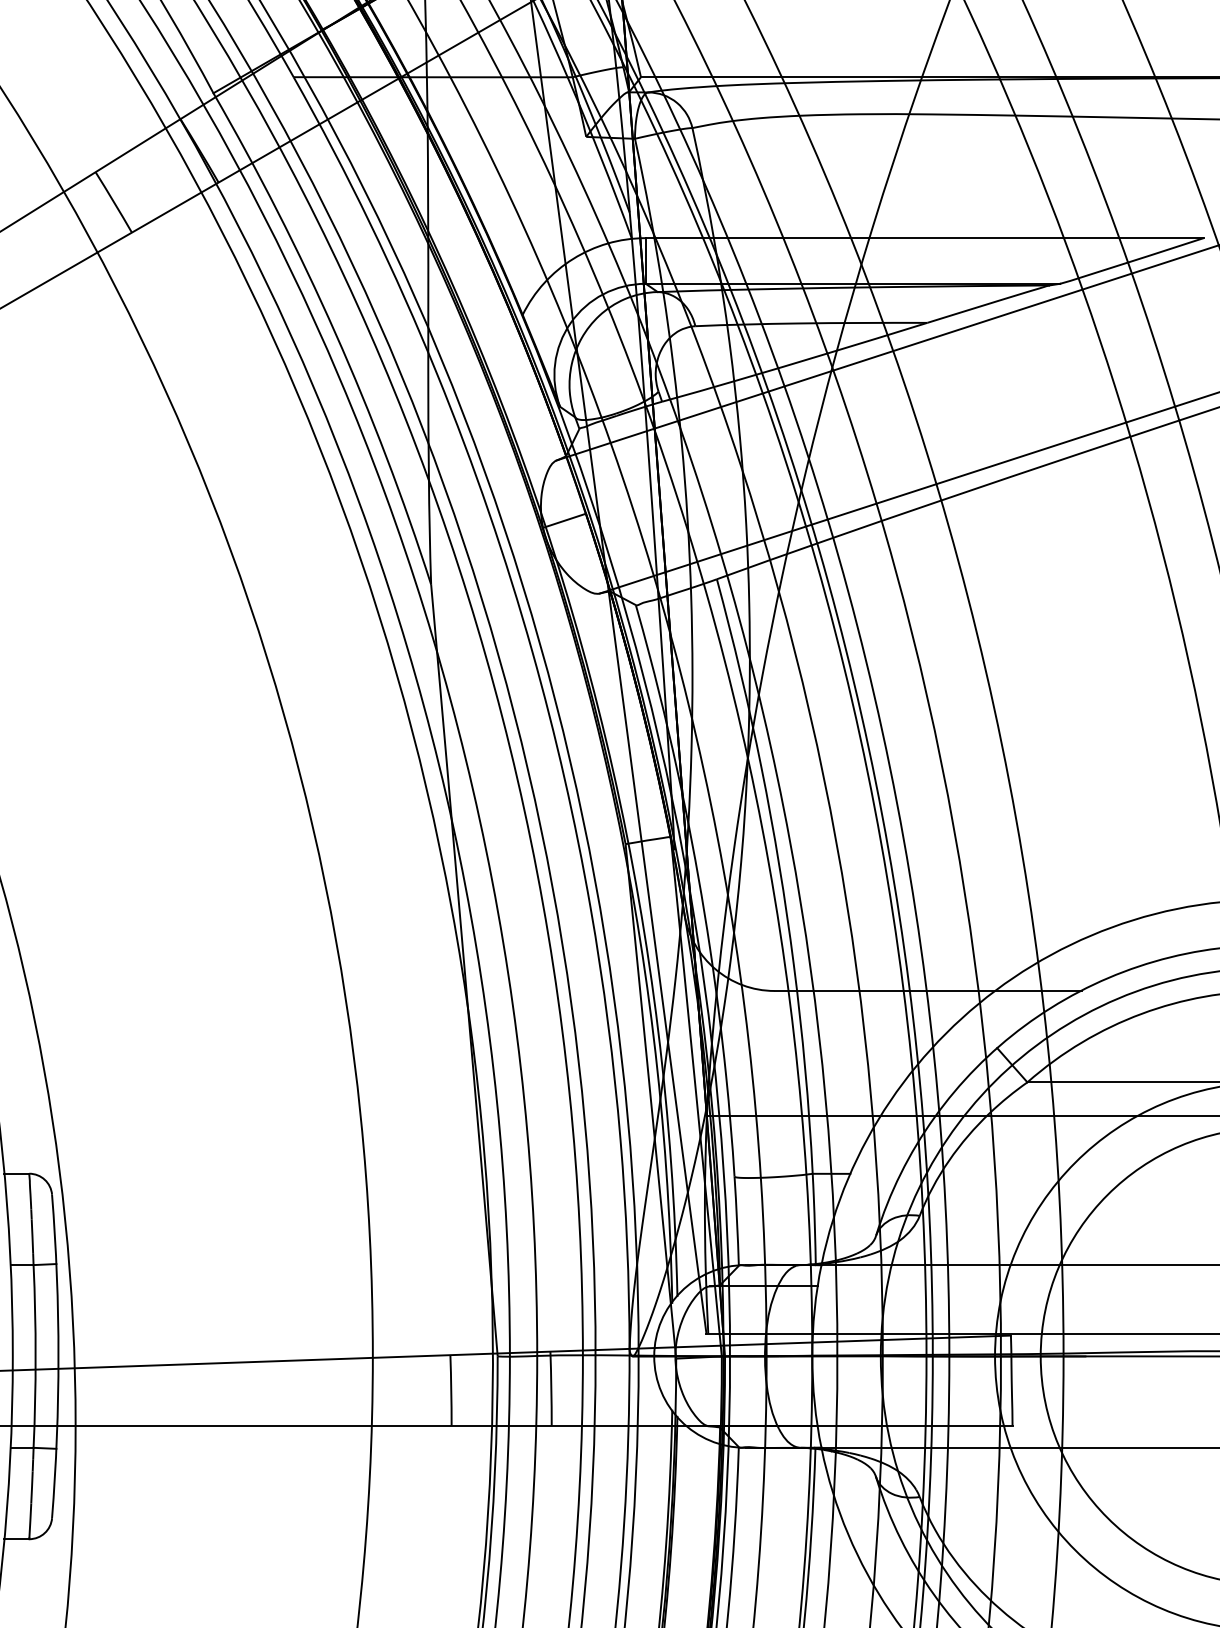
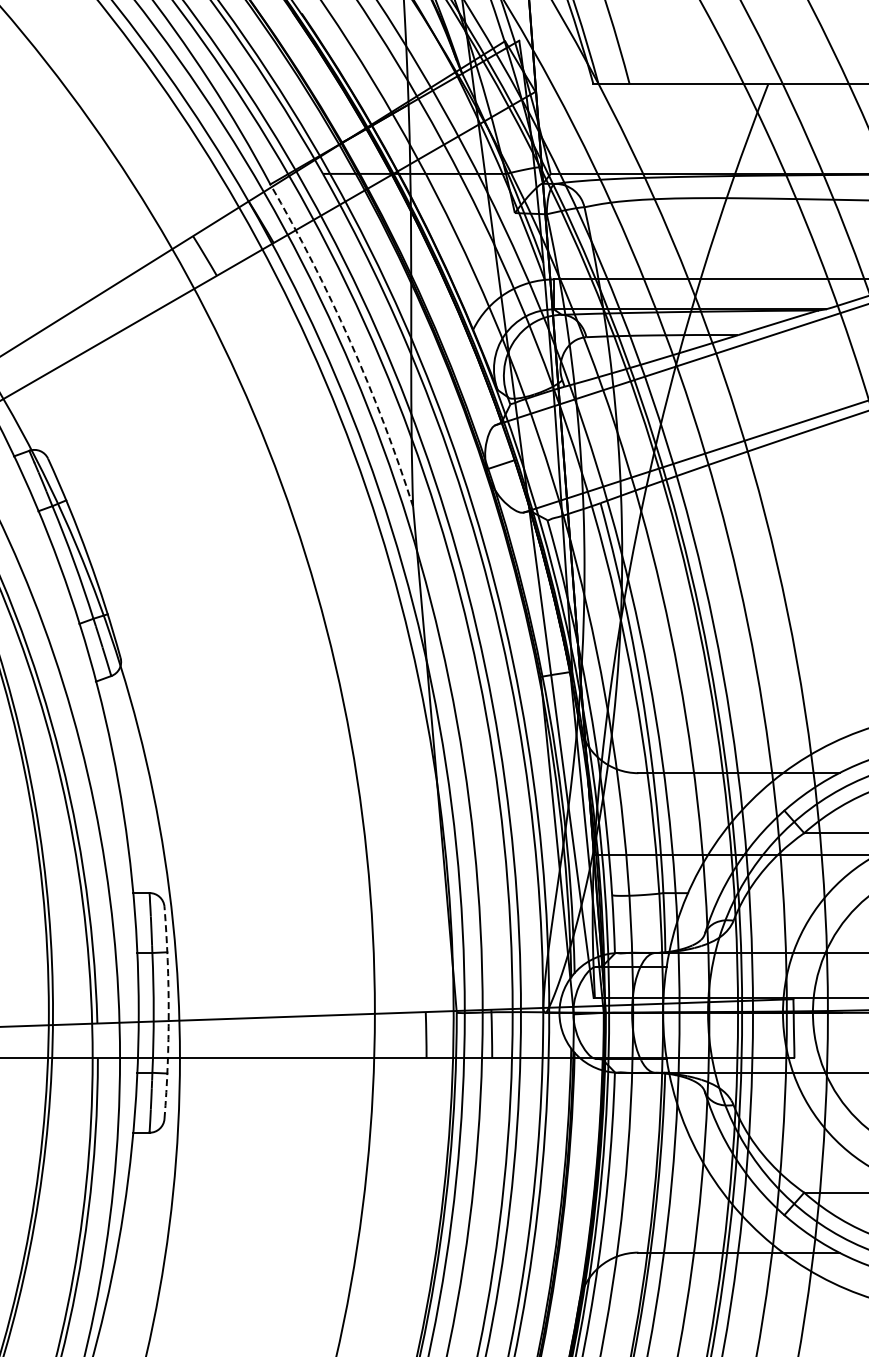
arc: (335, 332) -> (350, 341), solid -> dashed
arc: (58, 1355) -> (168, 1012), solid -> dashed

